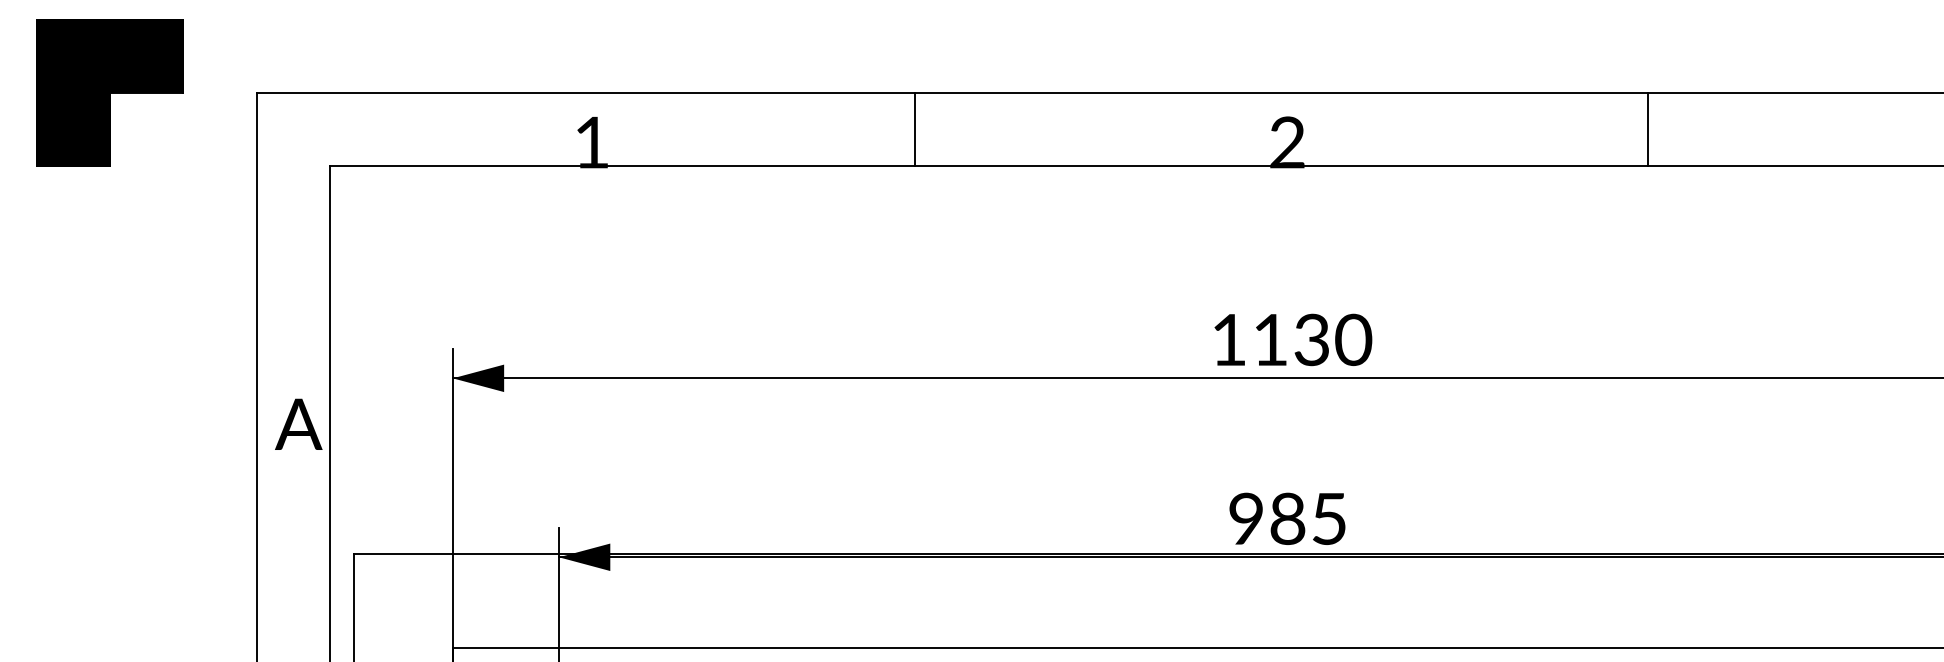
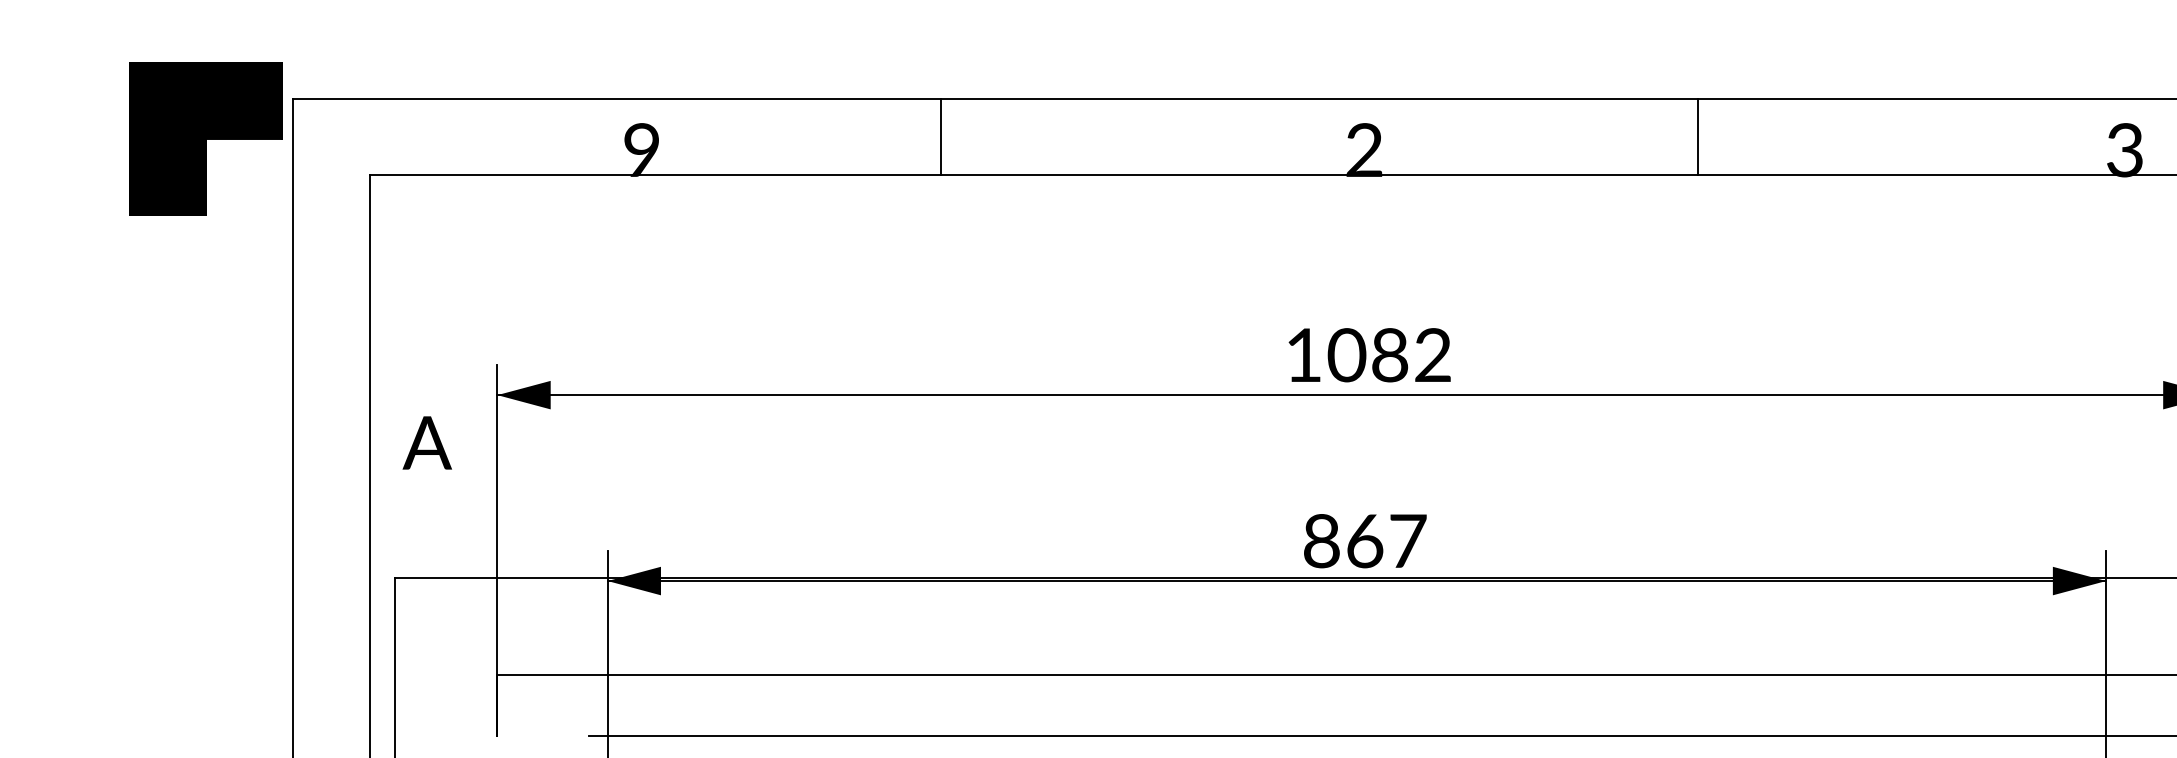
part: (109, 92) -> (205, 138), moved
line: (915, 129) -> (941, 136), moved
line: (1647, 129) -> (1697, 136), moved
text: (591, 141) -> (641, 149), 1 -> 9
text: (1311, 340) -> (1389, 355), 1130 -> 1082
text: (297, 423) -> (426, 442), moved
text: (1288, 519) -> (1365, 541), 985 -> 867

